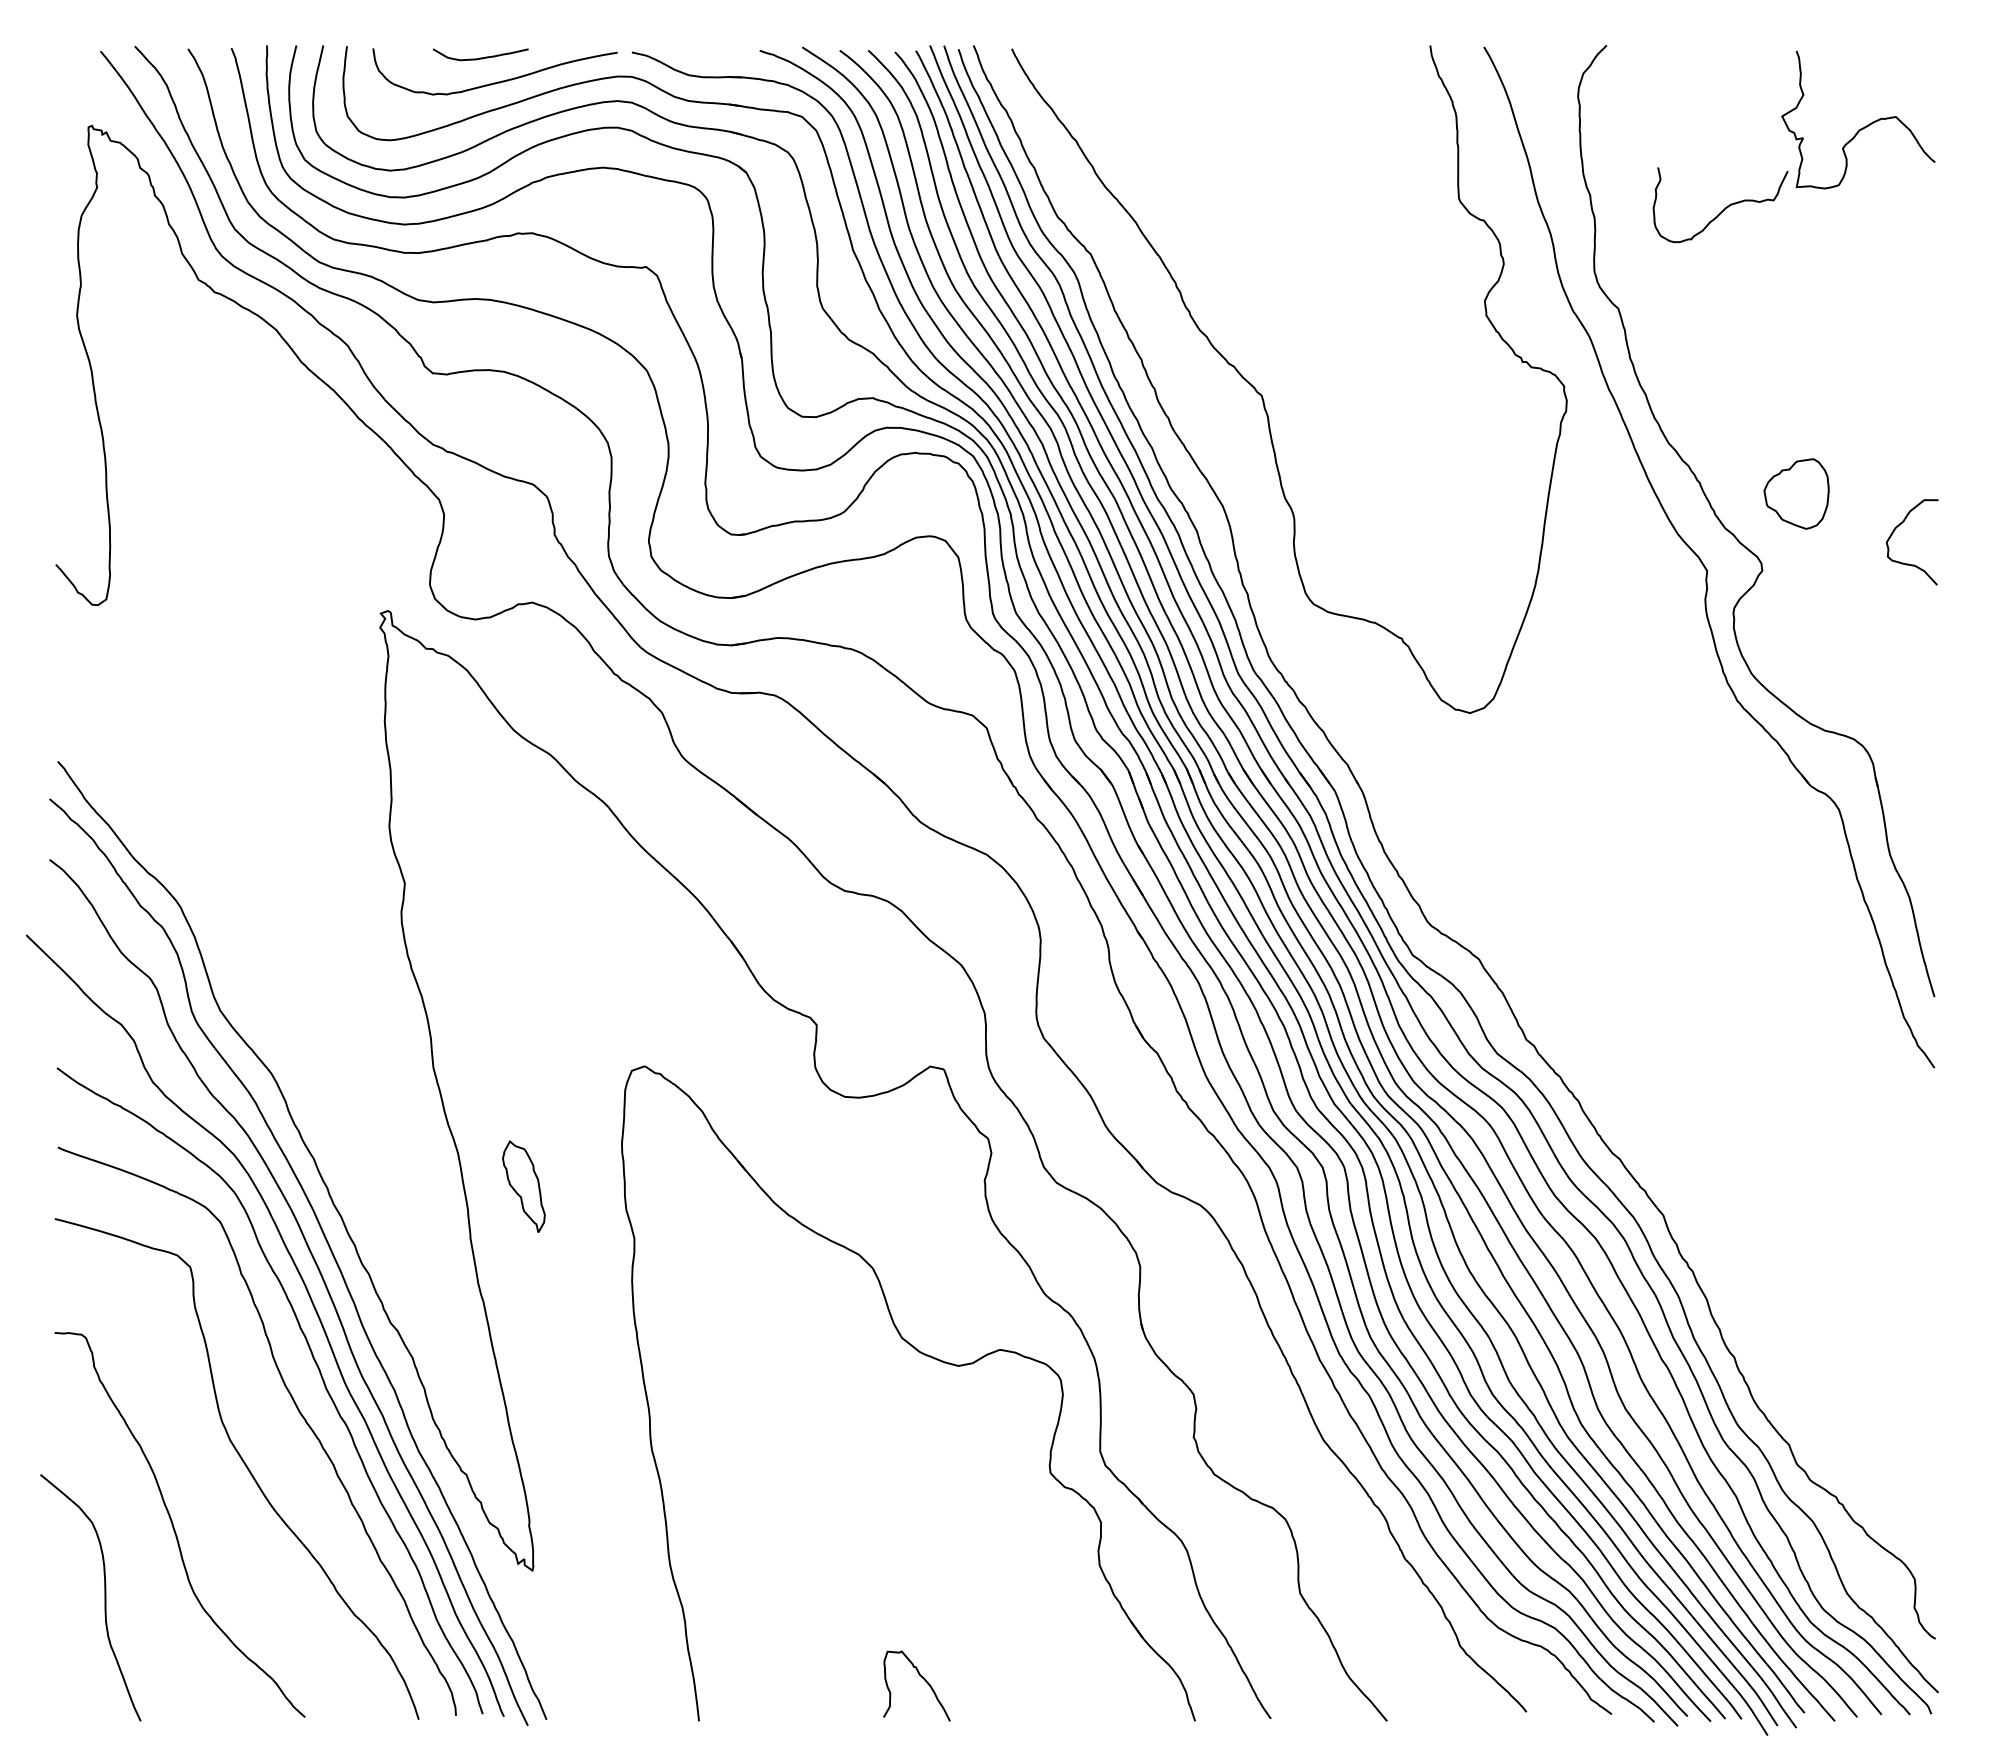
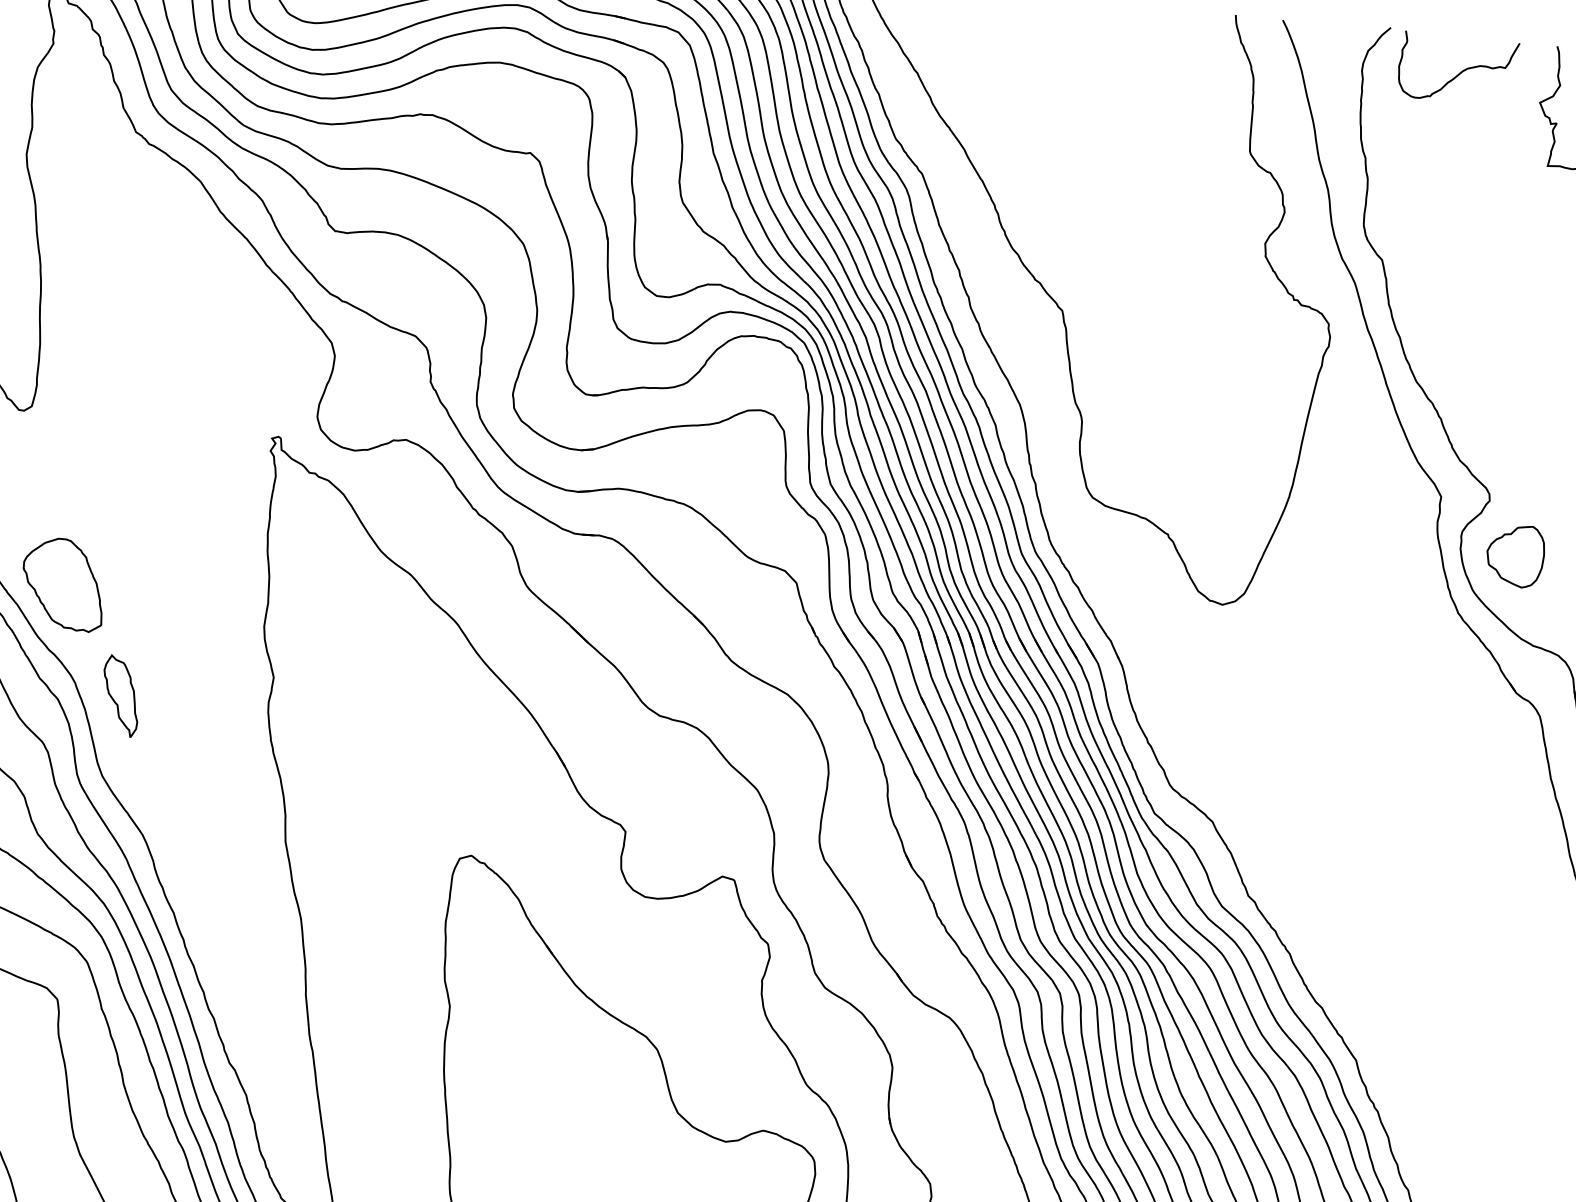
curve: (1724, 208) -> (1461, 71), moved
part: (1796, 493) -> (1515, 555), moved
part: (158, 797) -> (63, 584), added
part: (523, 1186) -> (120, 695), moved

